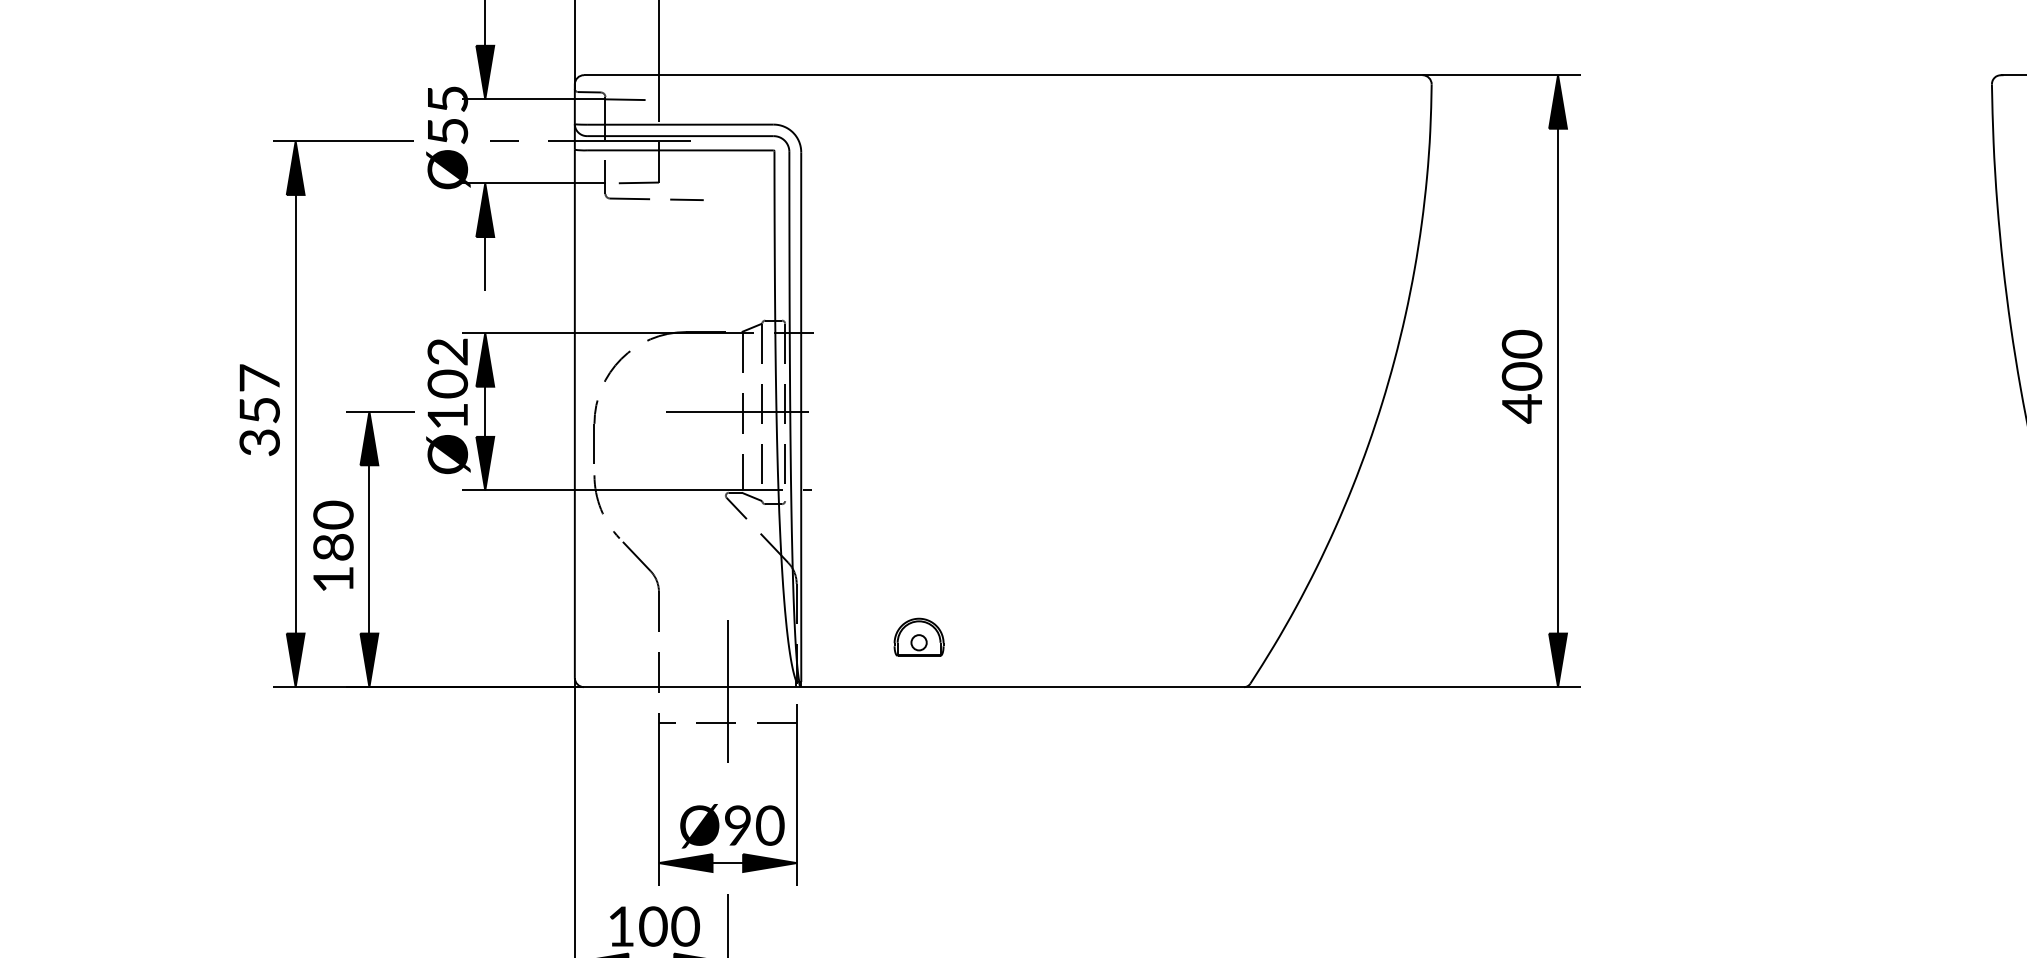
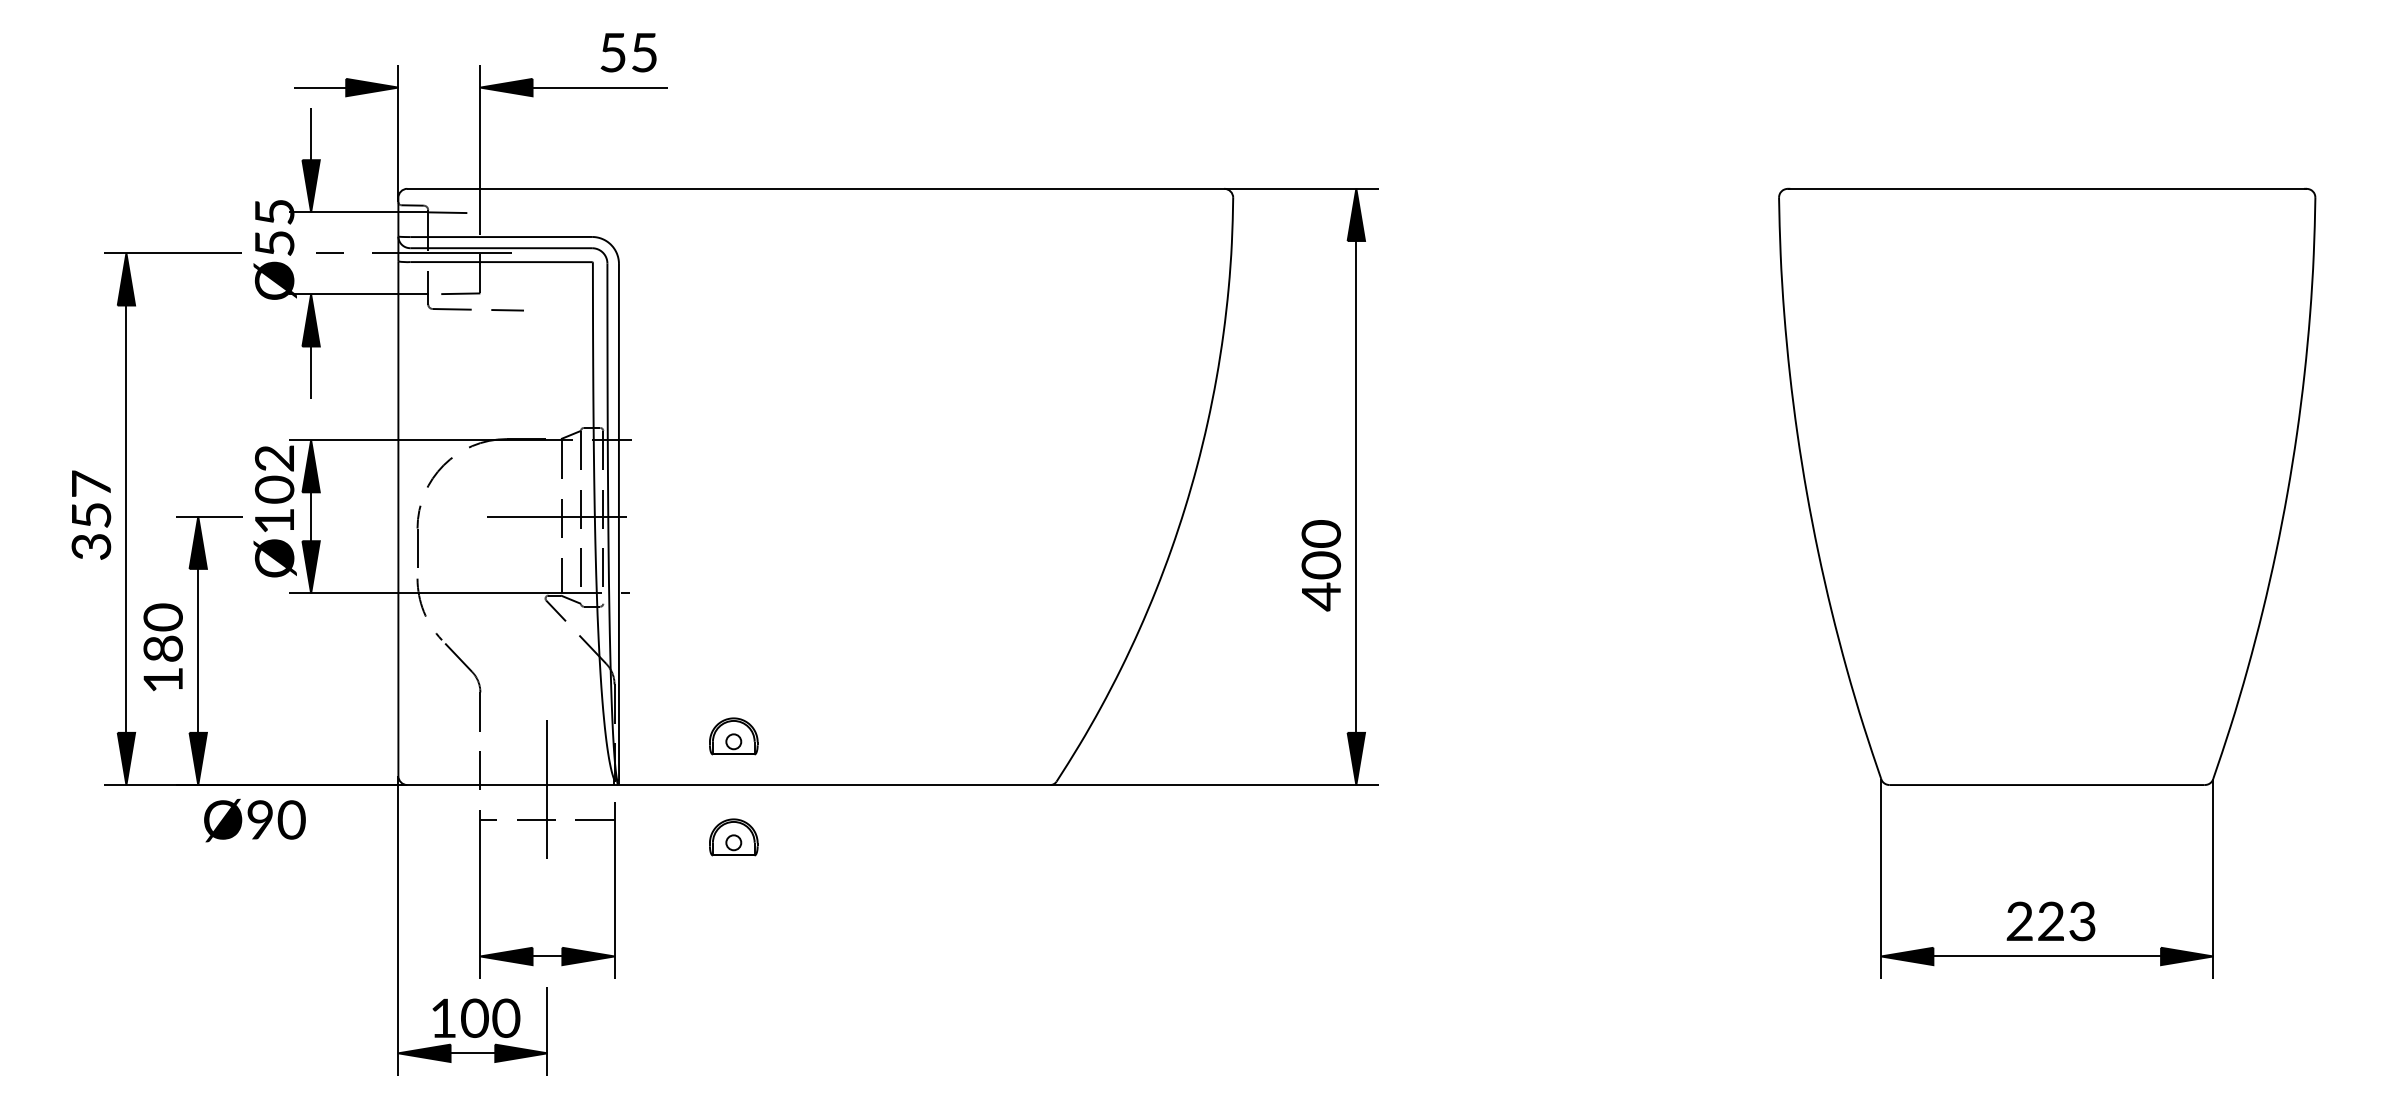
text: (1521, 376) -> (1320, 565), moved
part: (918, 740) -> (733, 837), added
text: (731, 826) -> (254, 820), moved

